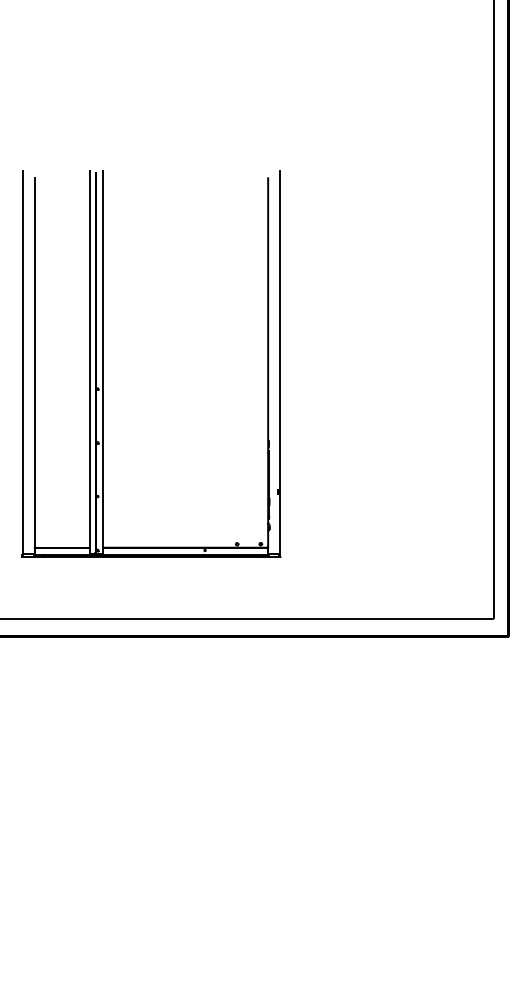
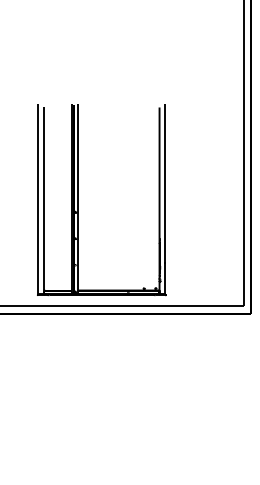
part: (104, 365) -> (78, 200), moved

